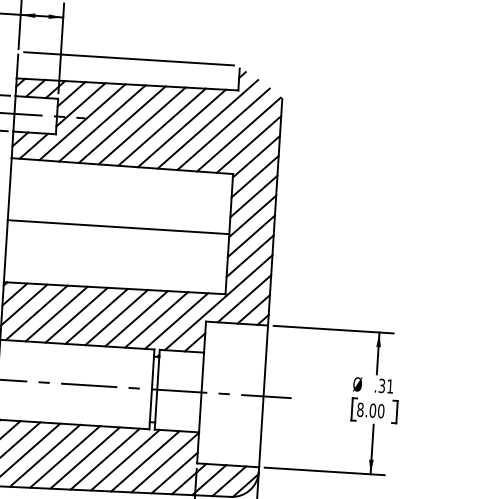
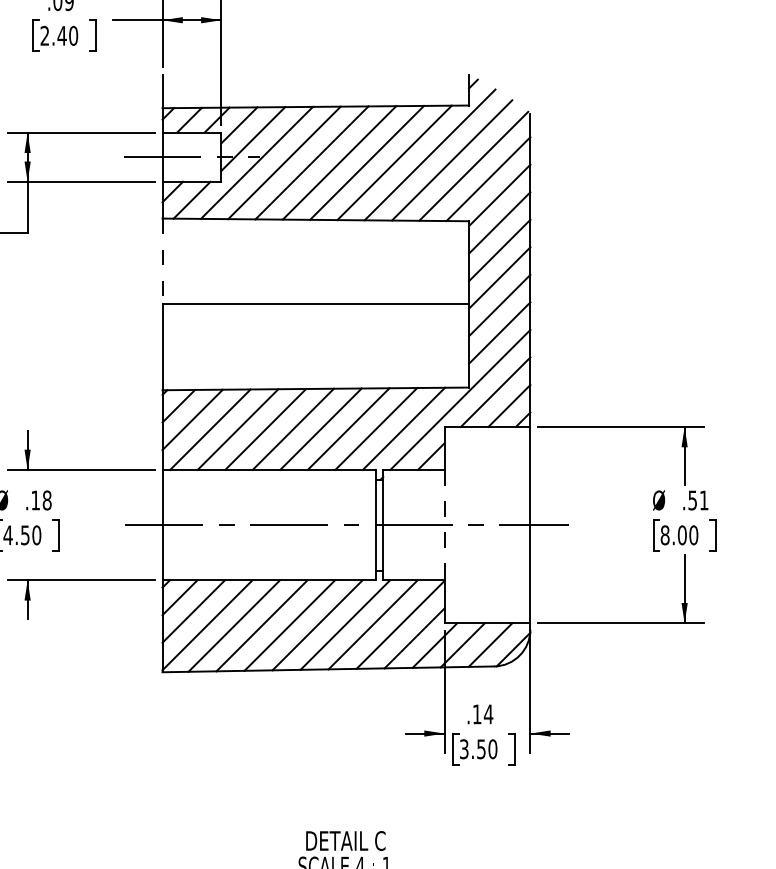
line: (128, 58) -> (315, 71), removed
line: (9, 189) -> (162, 261), solid -> dashed
text: (381, 385) -> (692, 499), .31 -> .51
line: (201, 392) -> (444, 525), solid -> dashed

